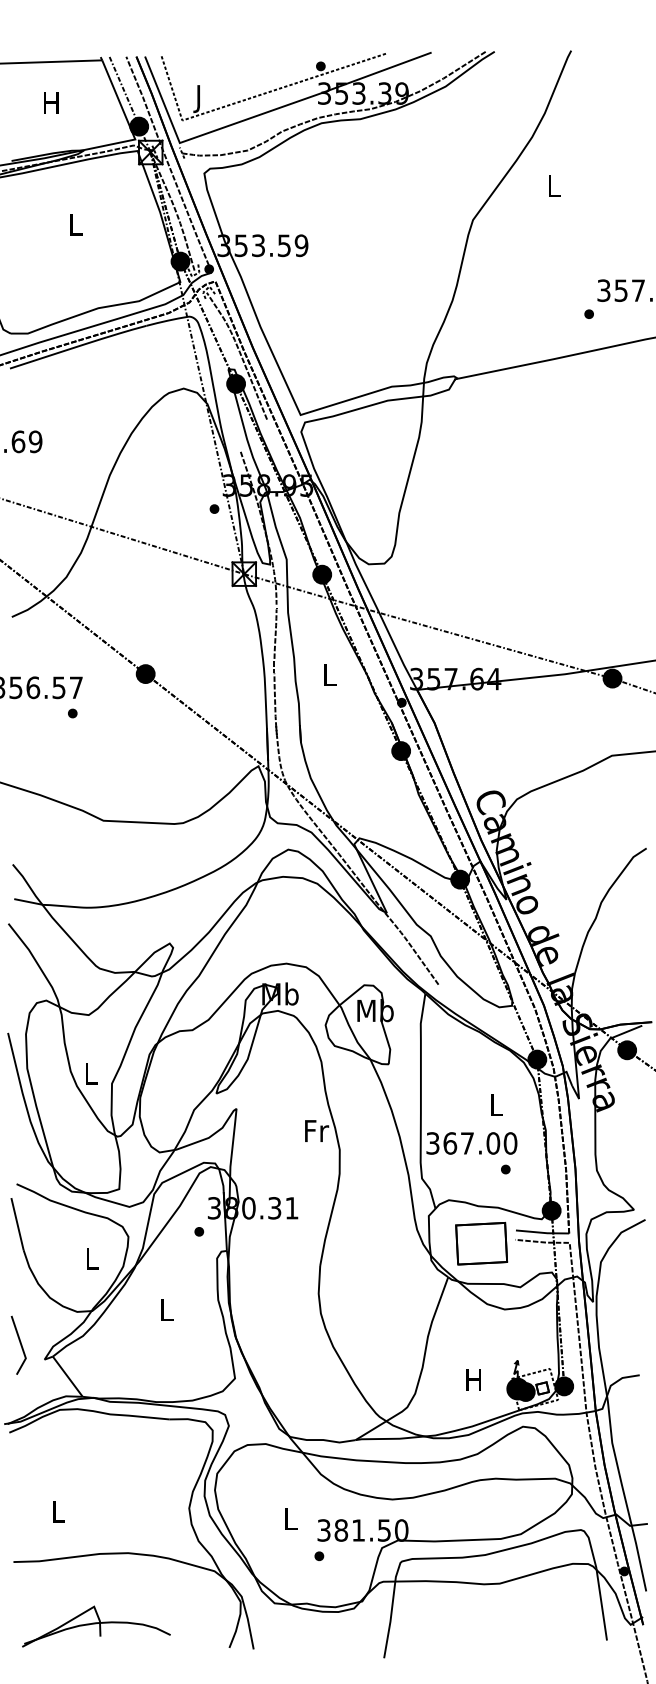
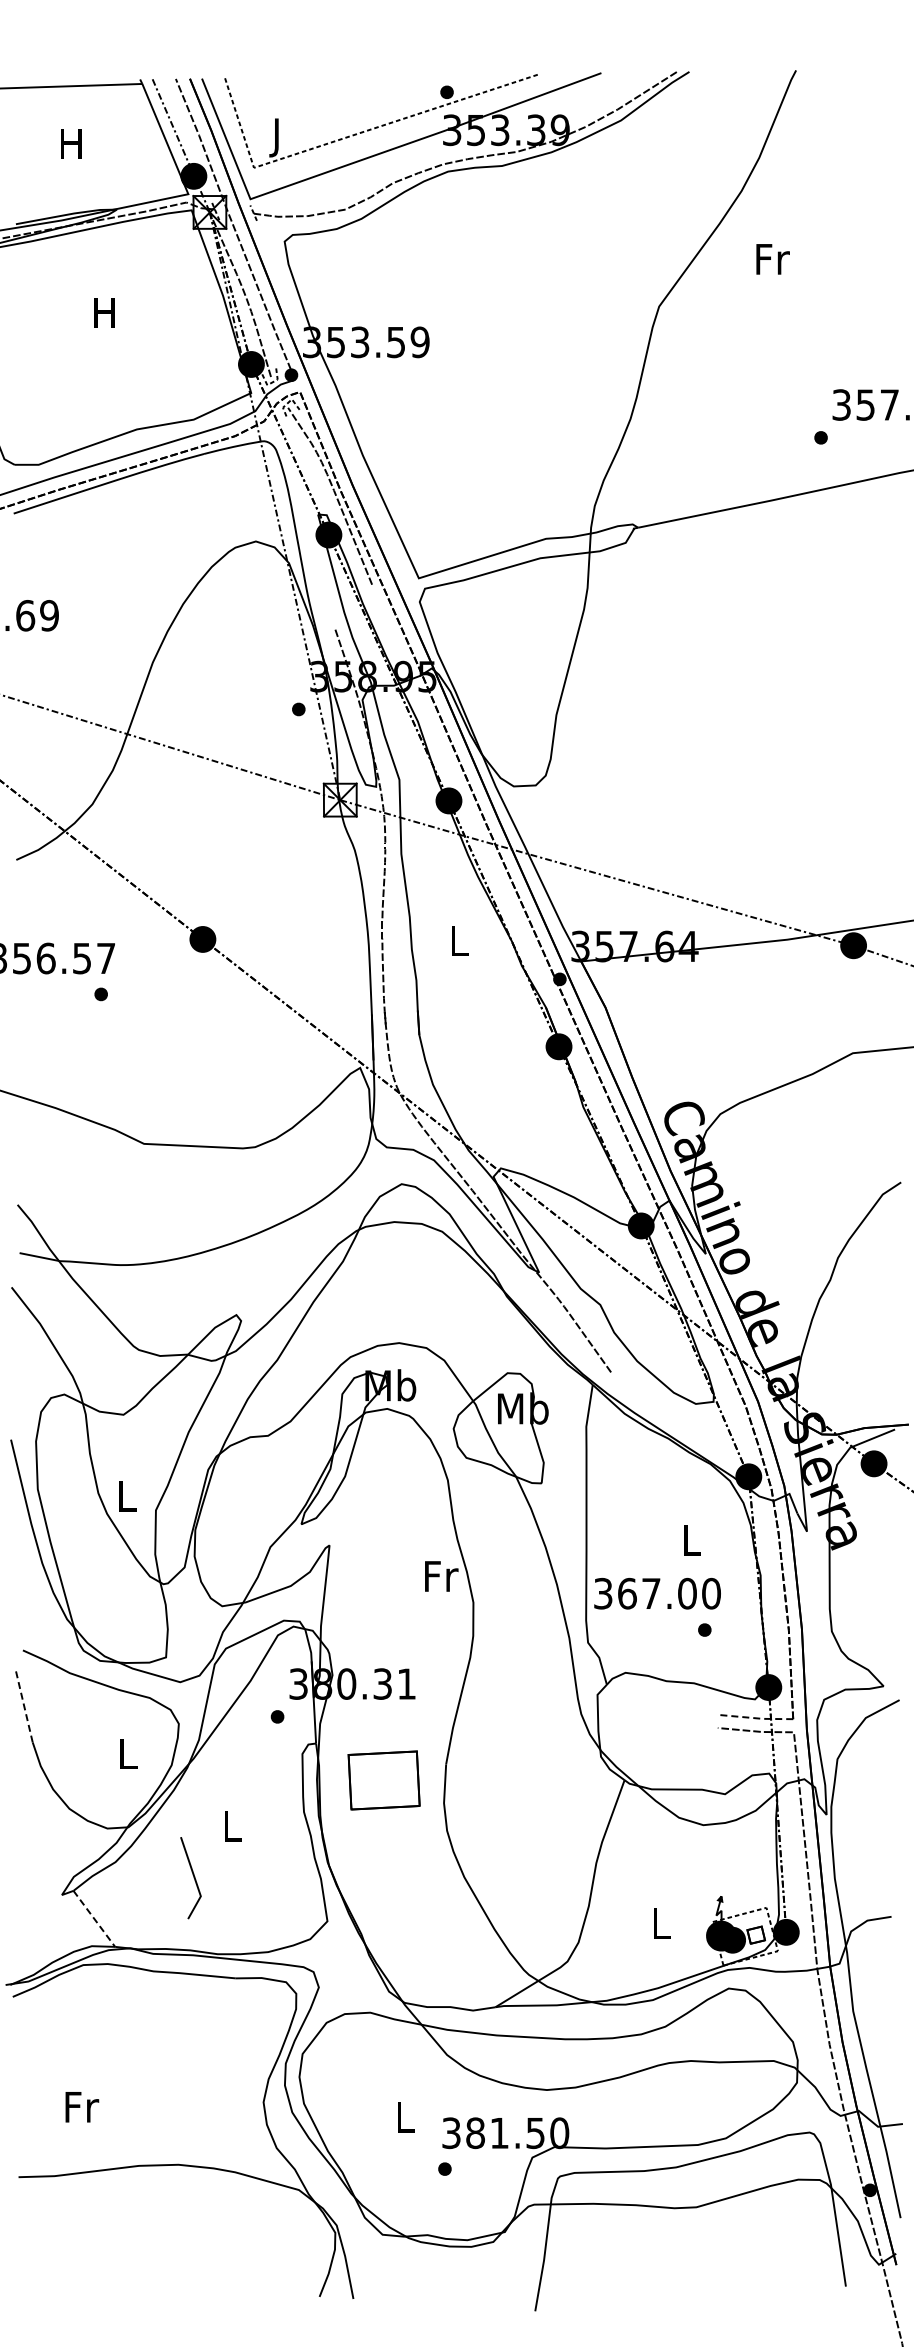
text: (554, 186) -> (772, 259), L -> Fr
text: (75, 224) -> (104, 312), L -> H
line: (17, 1223) -> (24, 1705), solid -> dashed
line: (542, 1232) -> (756, 1718), solid -> dashed
part: (481, 1243) -> (383, 1780), moved
line: (20, 1345) -> (193, 1878), moved
line: (67, 1376) -> (94, 1918), solid -> dashed
text: (473, 1380) -> (660, 1923), H -> L
text: (59, 1512) -> (82, 2107), L -> Fr
part: (95, 1626) -> (133, 2267), removed

